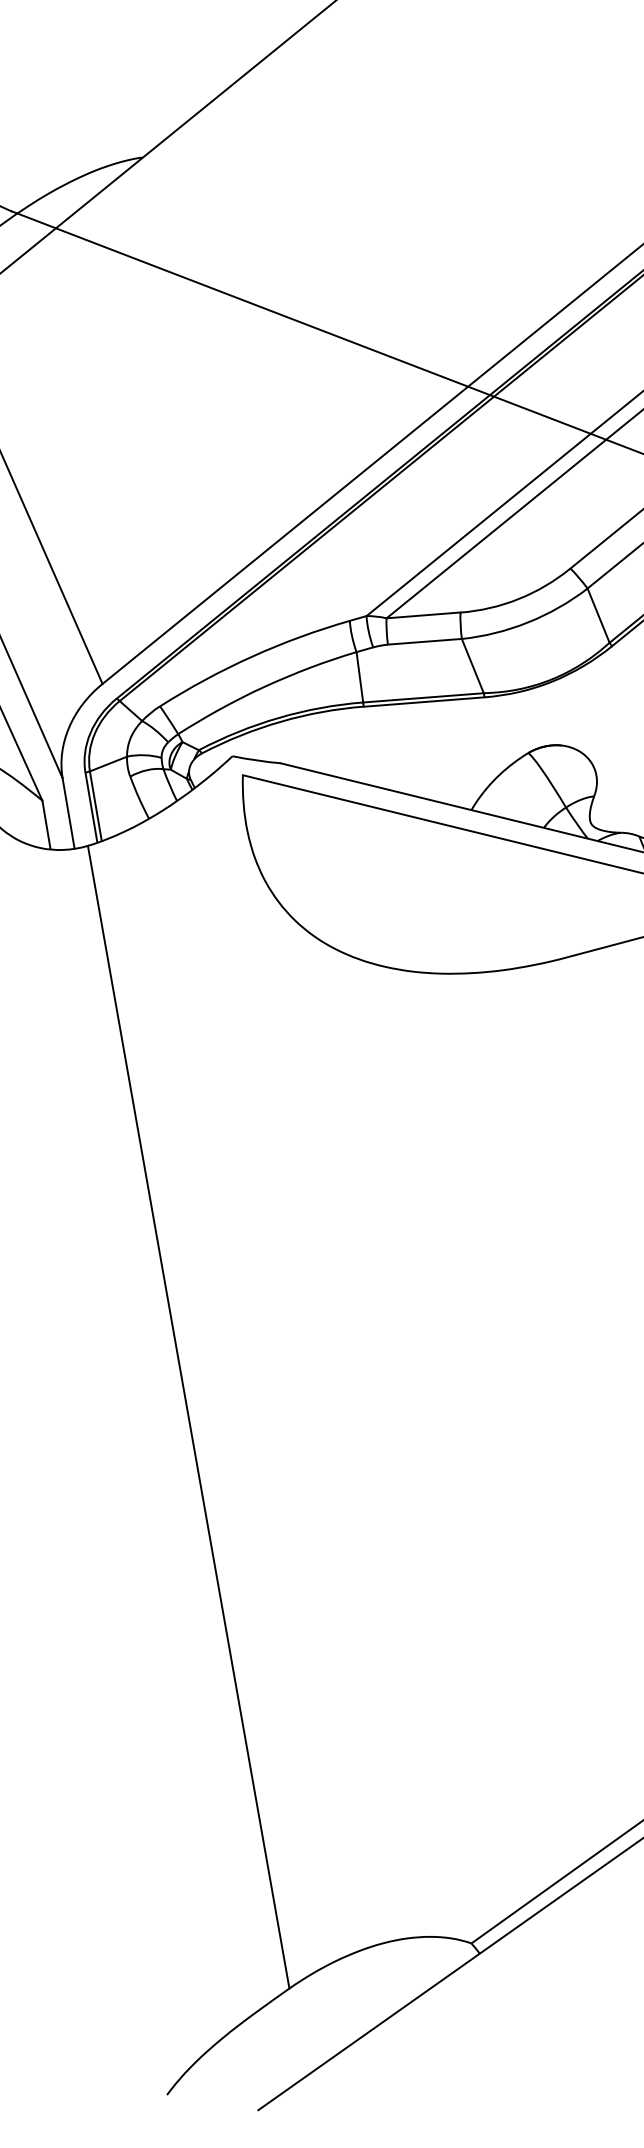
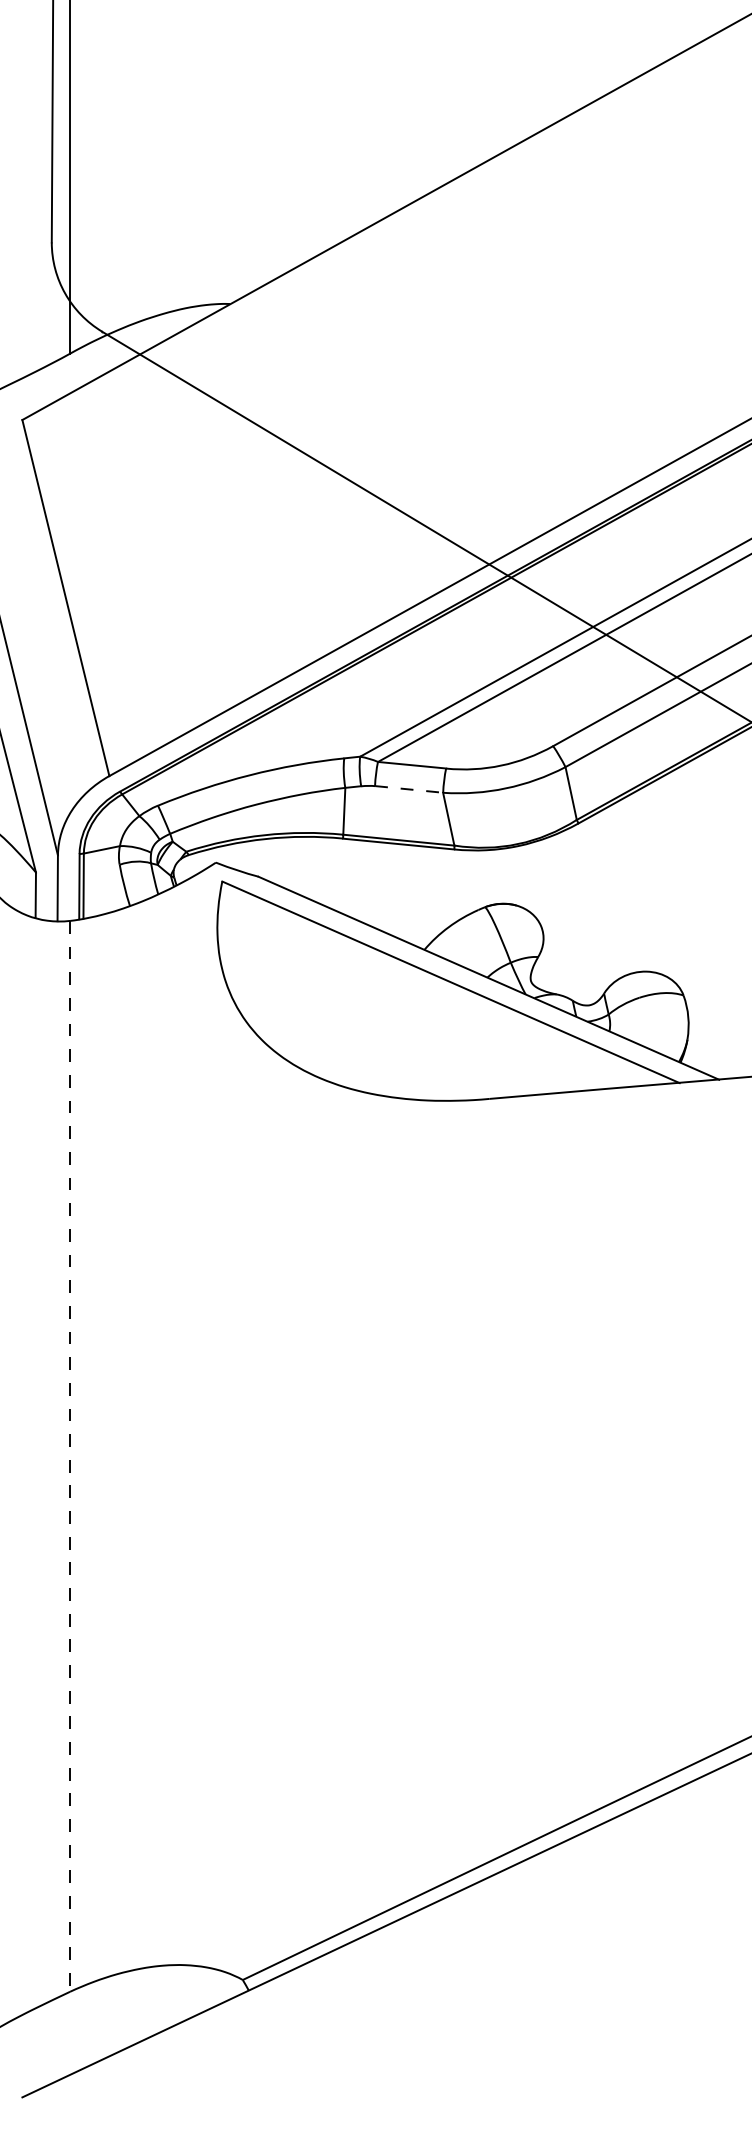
line: (425, 641) -> (409, 789), solid -> dashed
line: (189, 1417) -> (70, 1456), solid -> dashed

